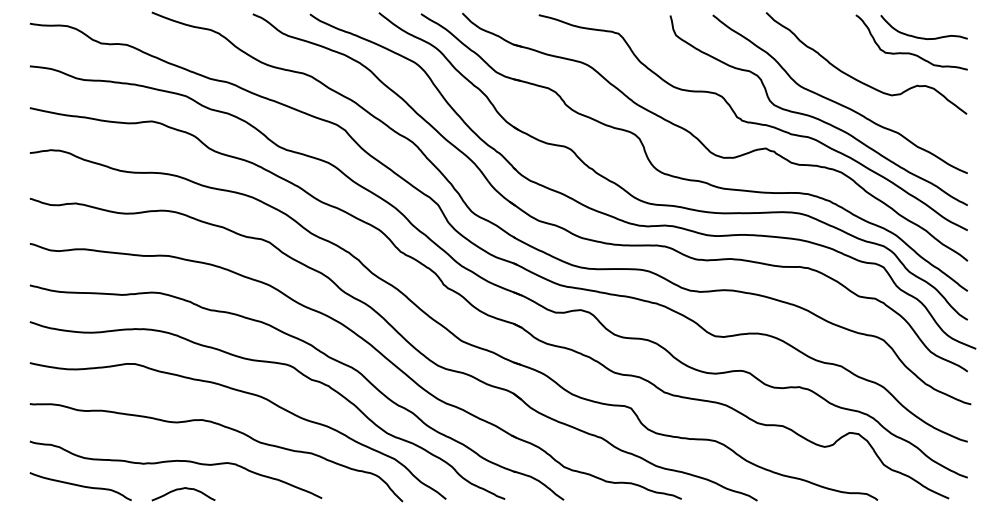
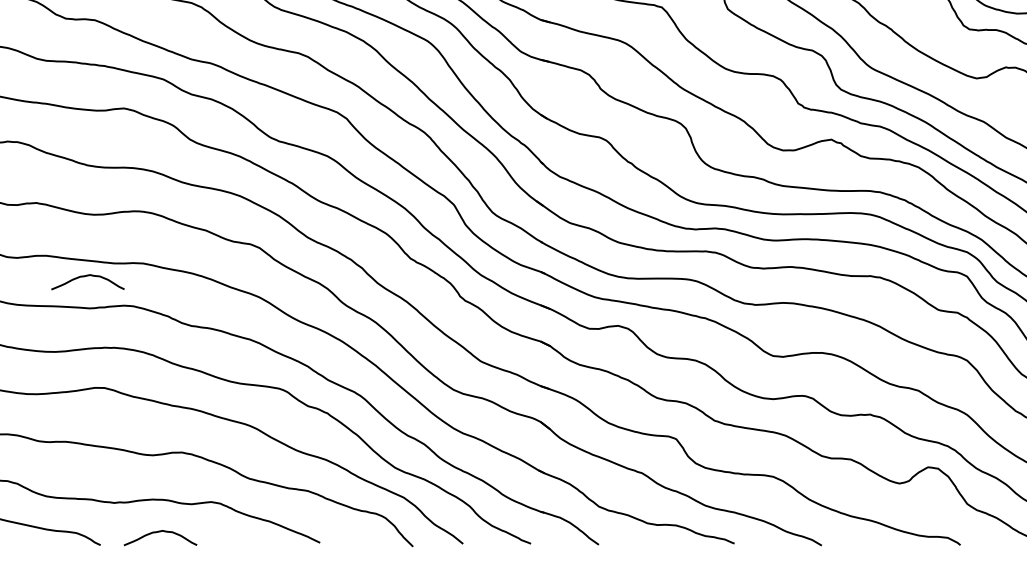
curve: (120, 267) -> (87, 276), added

